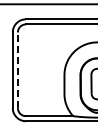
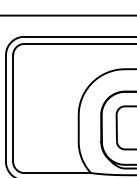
line: (17, 70) -> (12, 108), dashed -> solid

